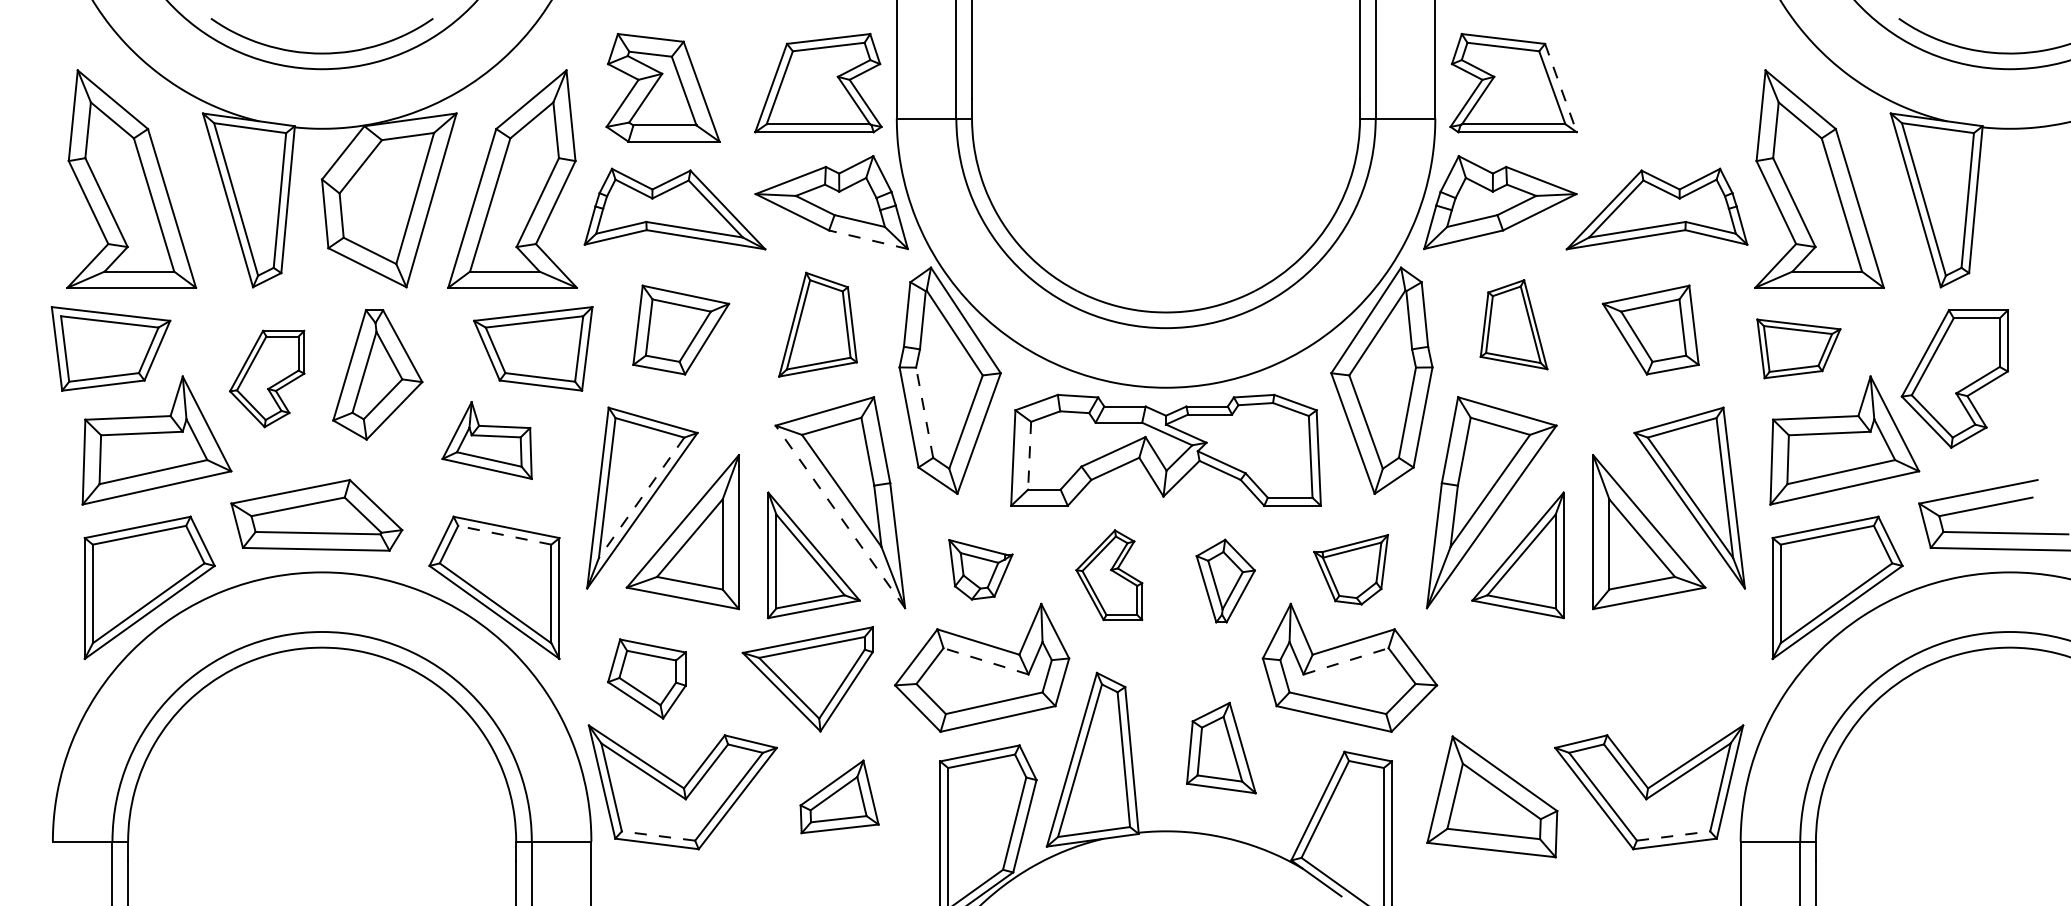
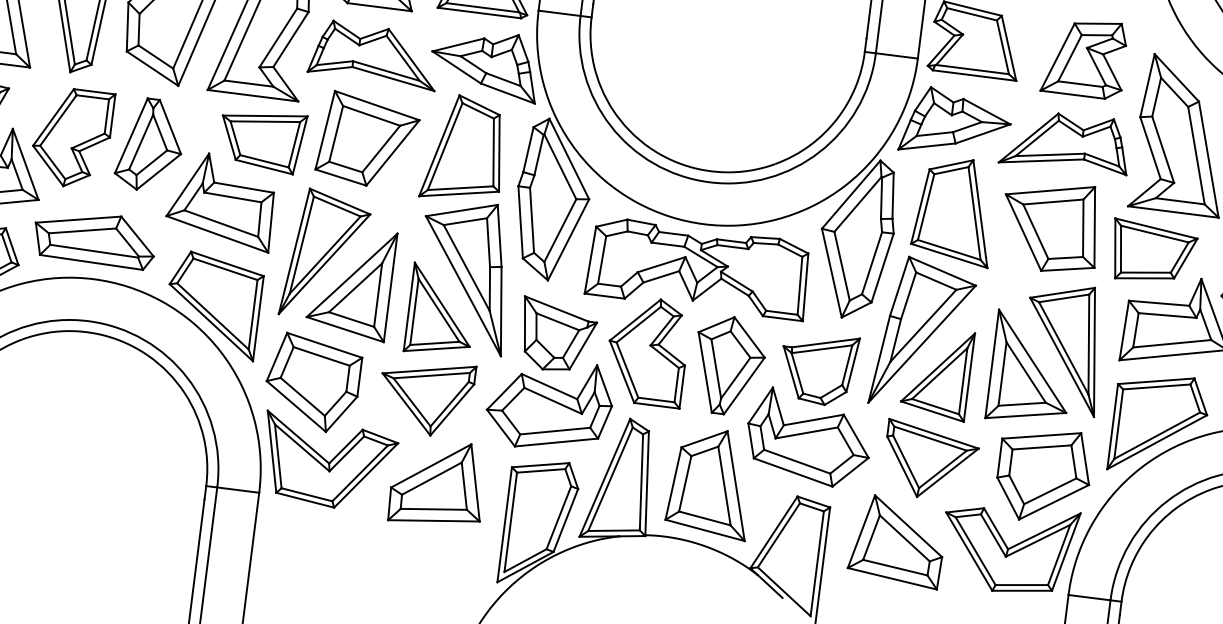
part: (1668, 87) -> (1084, 57), added
line: (1560, 88) -> (1008, 48), dashed -> solid
line: (867, 239) -> (507, 93), dashed -> solid
part: (817, 324) -> (464, 148), size x1.43
part: (1513, 324) -> (954, 210), size x1.67
part: (680, 329) -> (367, 140), size x1.43
part: (1650, 329) -> (1050, 226), size x1.43
part: (1798, 348) -> (1153, 252), size x1.43
part: (267, 378) -> (72, 137), size x1.43
line: (924, 412) -> (531, 220), dashed -> solid
part: (486, 440) -> (221, 200), size x1.67
line: (1029, 455) -> (602, 259), dashed -> solid
line: (641, 497) -> (325, 254), dashed -> solid
line: (840, 516) -> (463, 285), dashed -> solid
line: (504, 535) -> (225, 269), dashed -> solid
part: (980, 569) -> (557, 335), size x1.67
part: (1350, 569) -> (817, 368), size x1.43
part: (1109, 574) -> (647, 350), size x1.67
part: (1225, 580) -> (728, 365), size x1.67
line: (985, 661) -> (552, 400), dashed -> solid
line: (1346, 661) -> (806, 433), dashed -> solid
part: (646, 678) -> (312, 382), size x1.67
part: (1684, 678) -> (1043, 475), added
part: (1524, 679) -> (930, 461), added
part: (1221, 747) -> (711, 482), size x1.67
part: (839, 796) -> (437, 483), size x1.67
line: (658, 836) -> (306, 495), dashed -> solid
line: (1673, 836) -> (1021, 585), dashed -> solid

